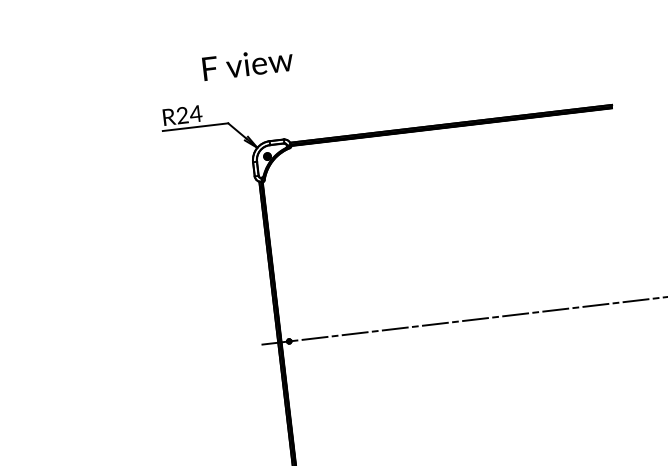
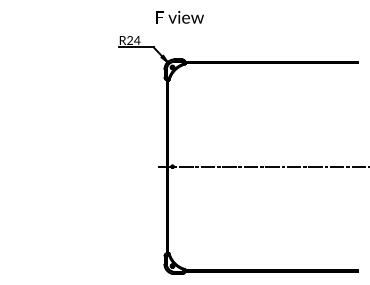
text: (247, 64) -> (179, 17), moved

